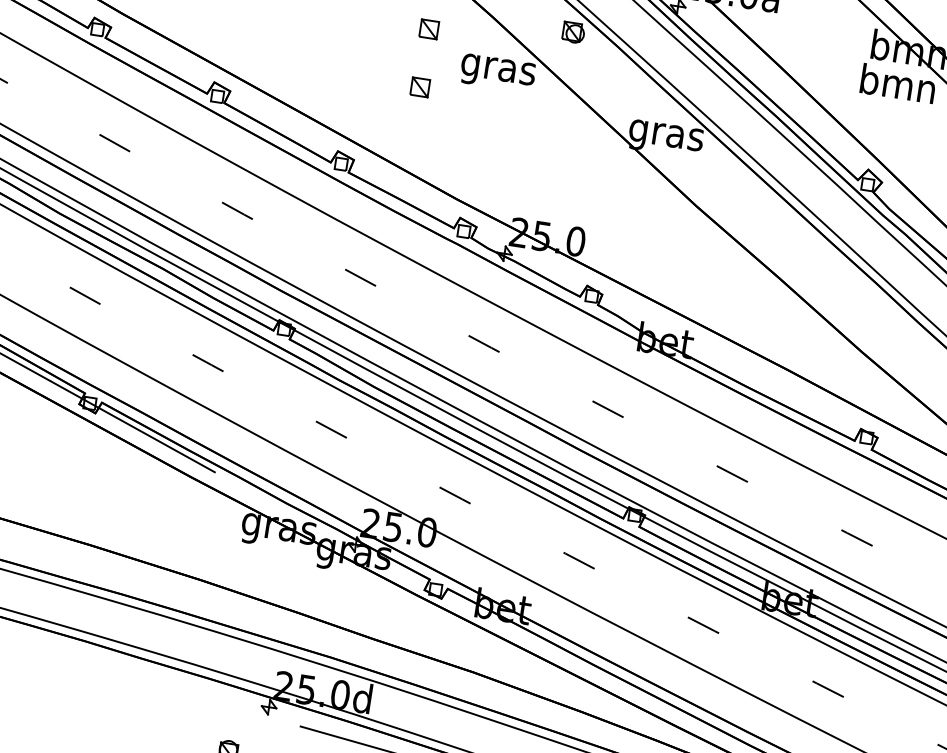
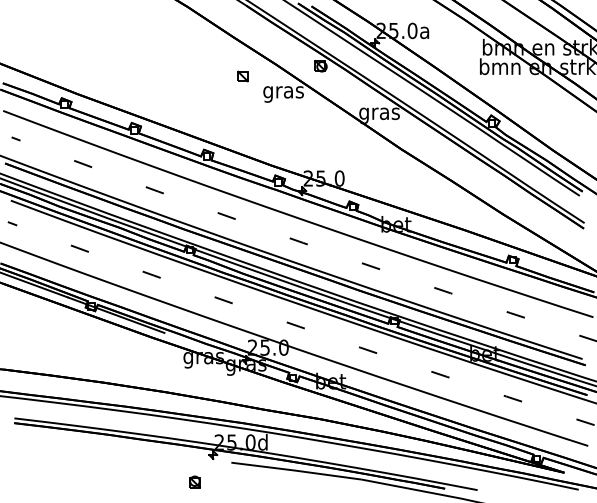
part: (419, 87) -> (242, 108), removed

